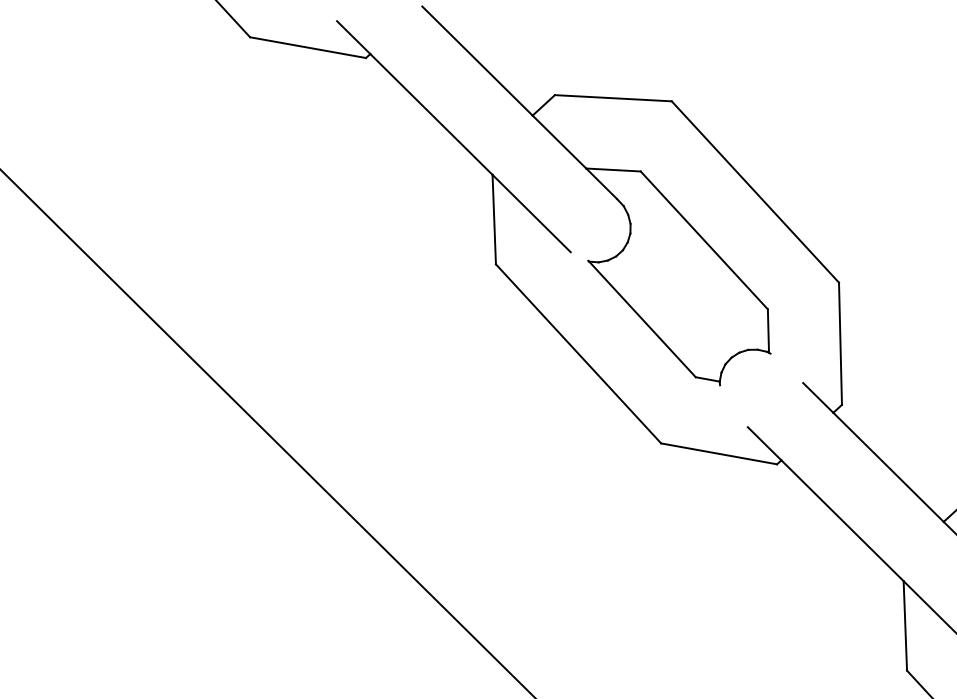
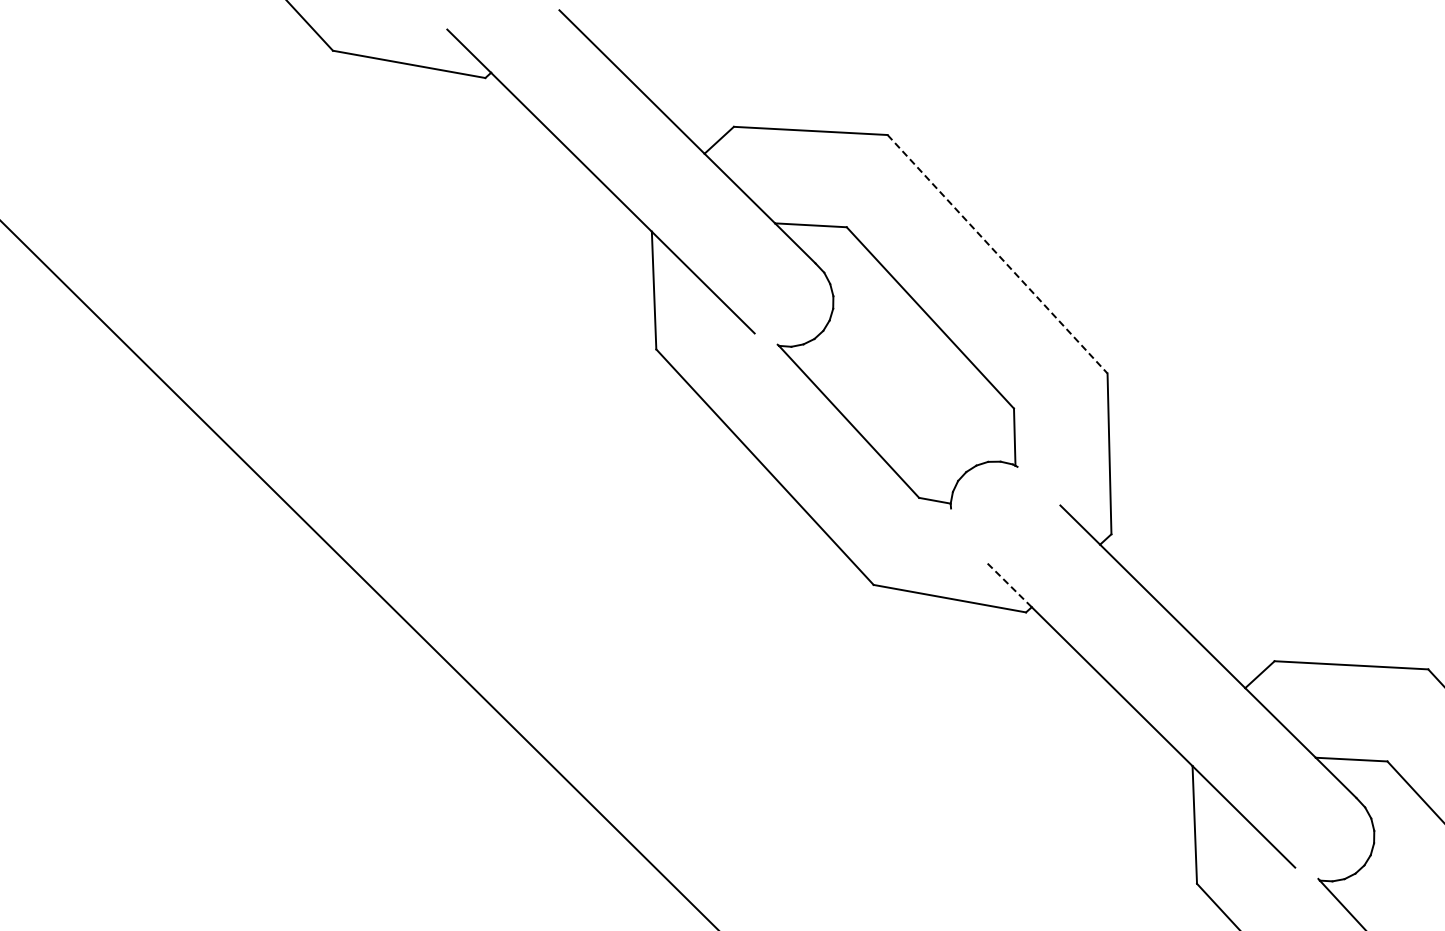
line: (755, 192) -> (997, 254), solid -> dashed
line: (765, 443) -> (1010, 585), solid -> dashed

